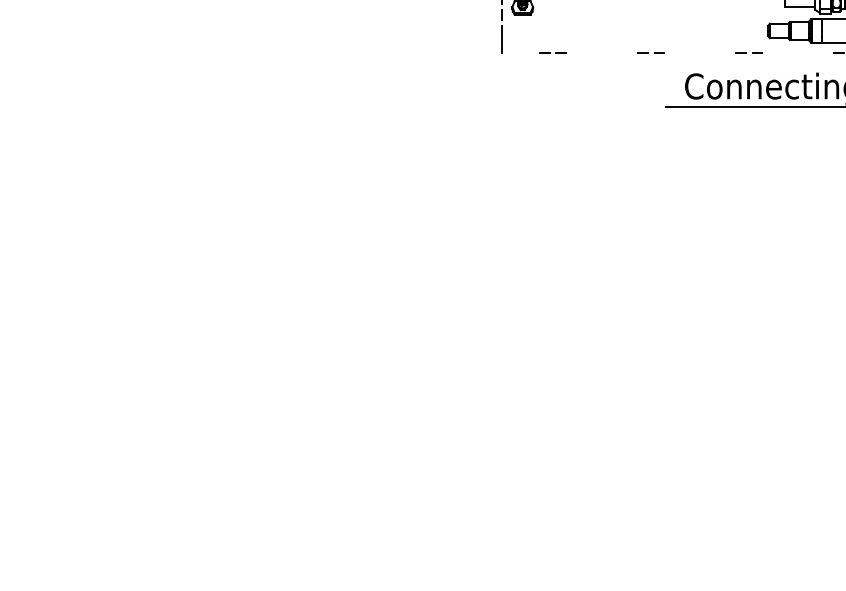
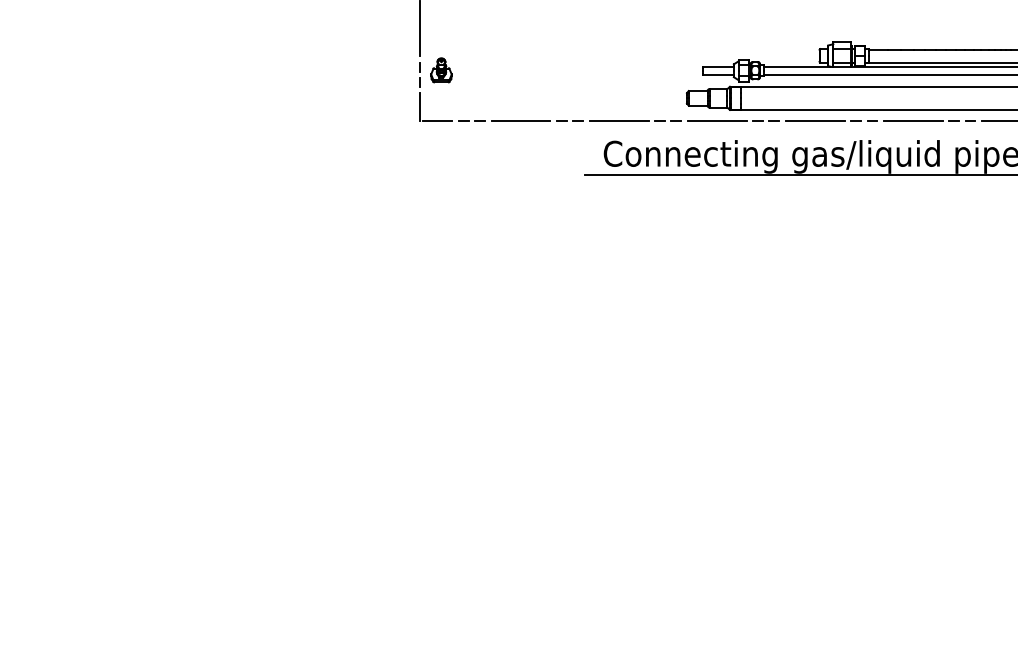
line: (518, 53) -> (437, 120), added
line: (601, 53) -> (520, 120), added
line: (699, 53) -> (618, 120), added
line: (797, 53) -> (716, 120), added

